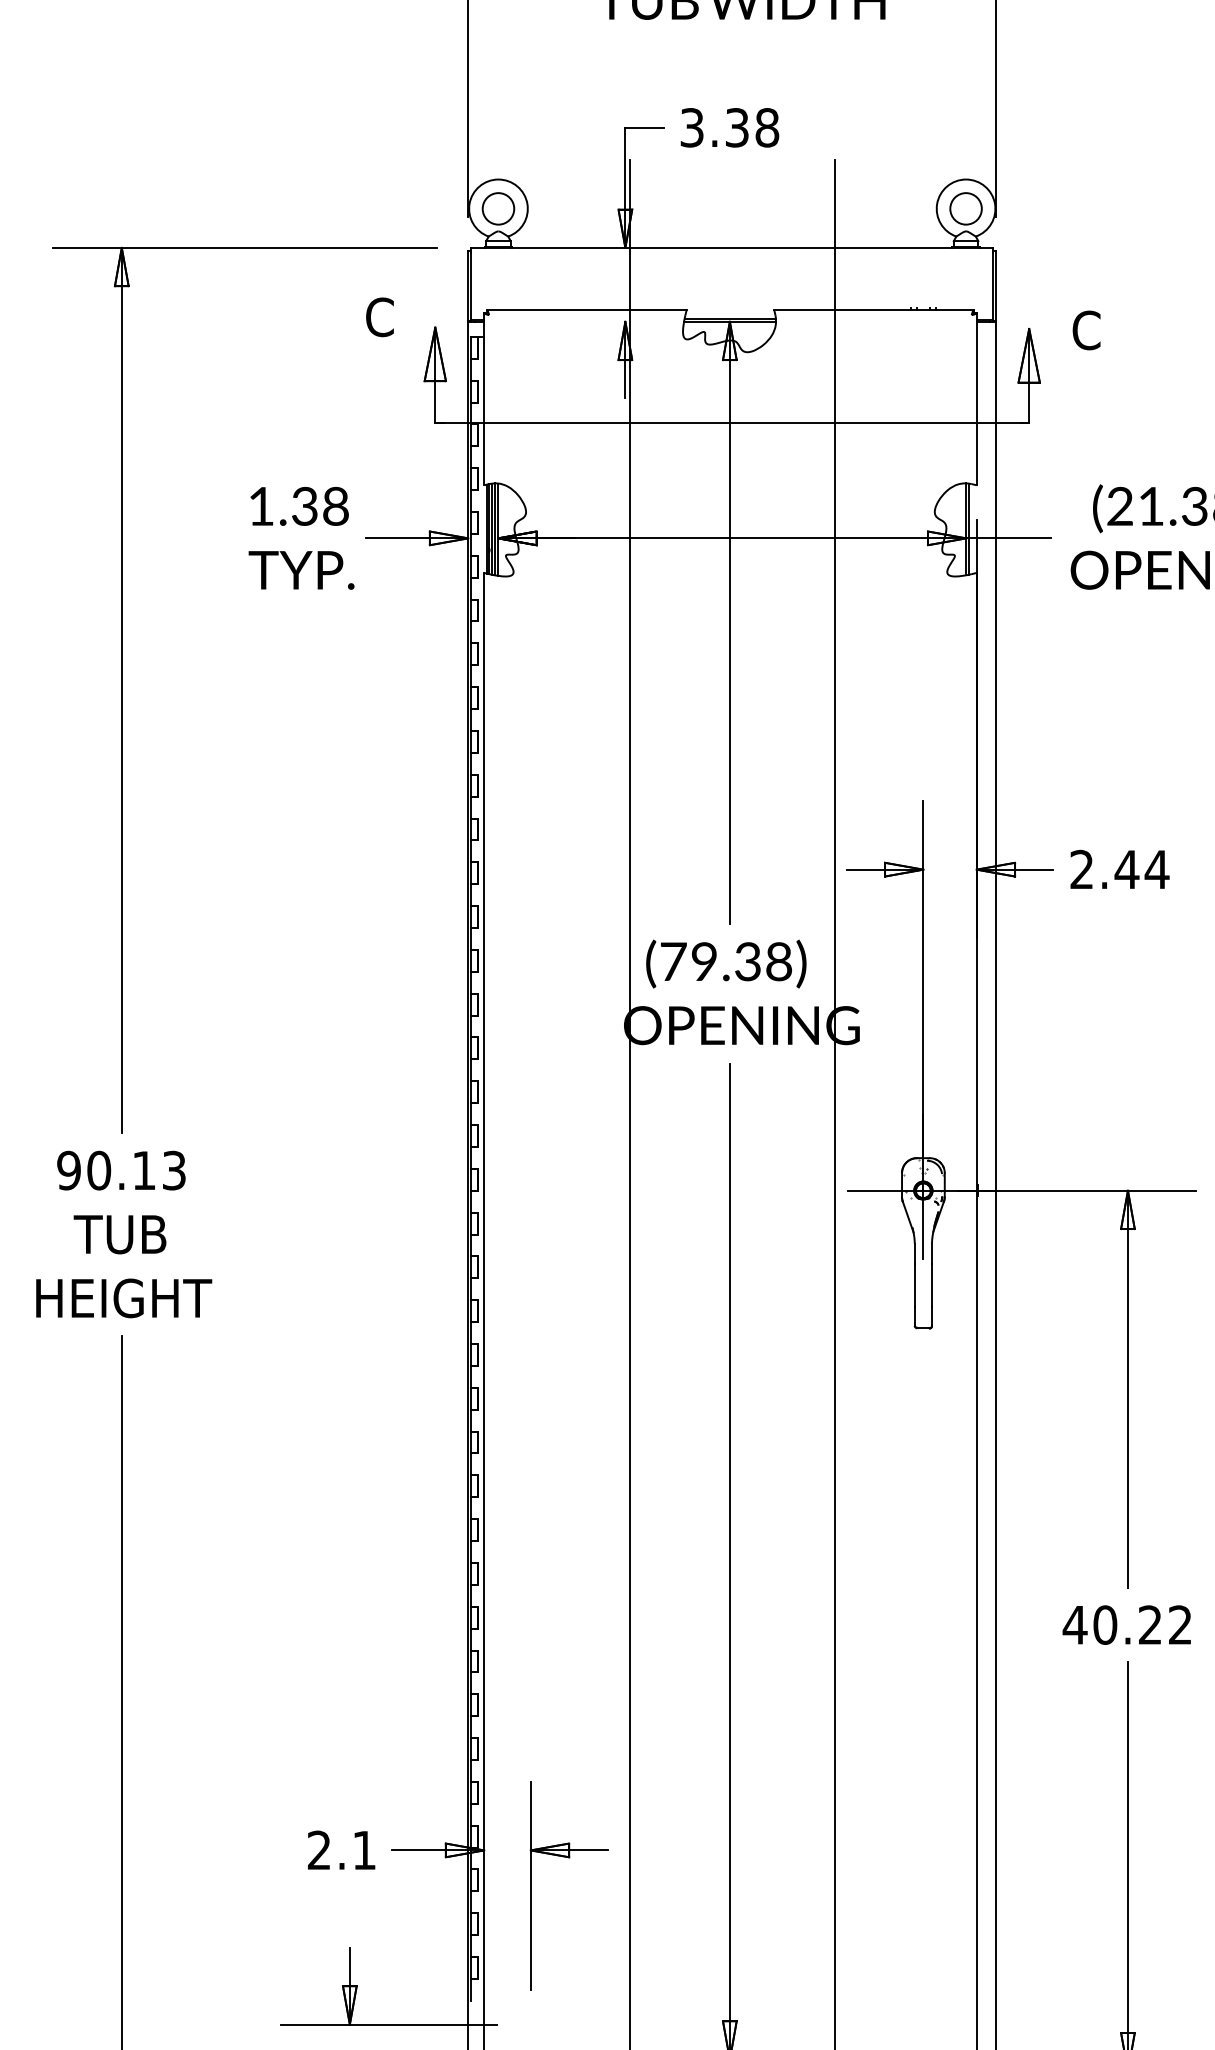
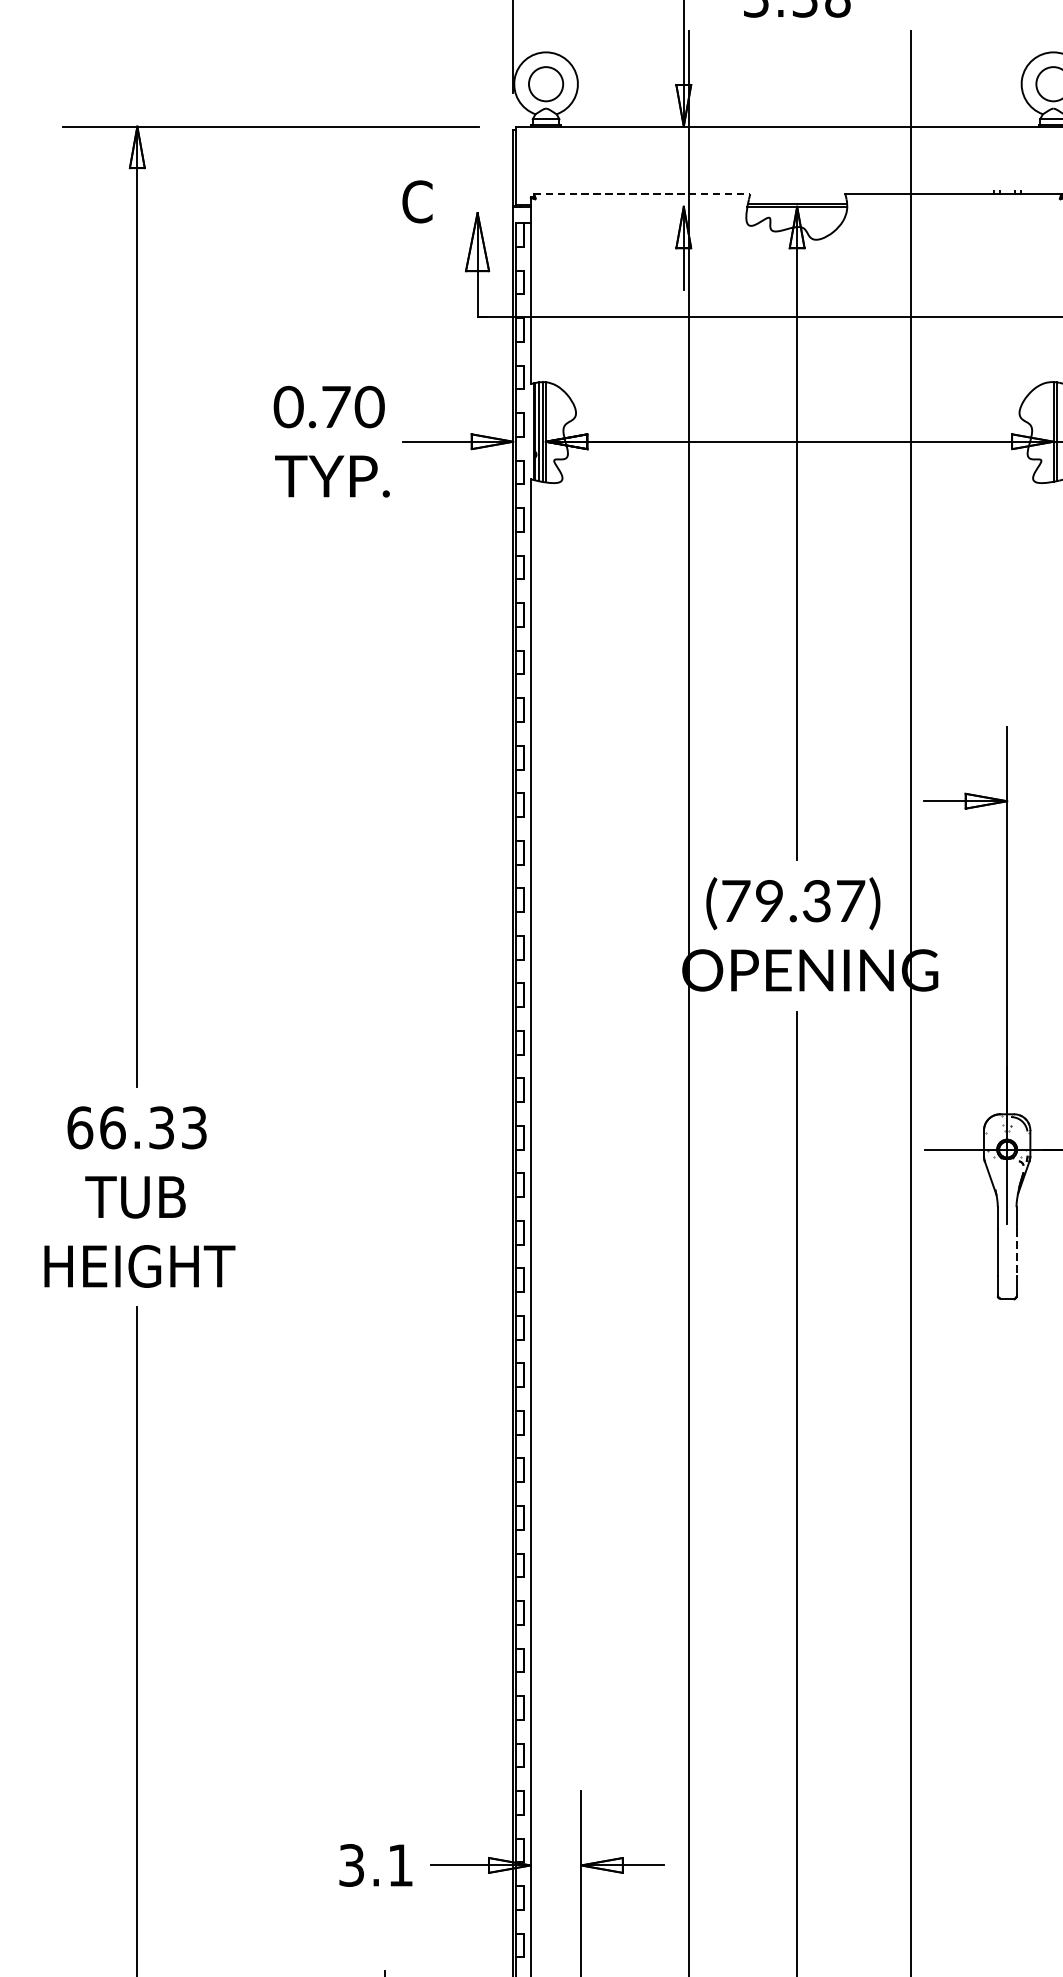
line: (586, 310) -> (641, 194), solid -> dashed
text: (298, 505) -> (329, 406), 1.38 -> 0.70
text: (779, 961) -> (851, 900), (79.38) -> (79.37)
text: (106, 1170) -> (120, 1127), 90.13 -> 66.33
line: (932, 1285) -> (1017, 1252), solid -> dashed
text: (319, 1850) -> (351, 1865), 2.1 -> 3.1

